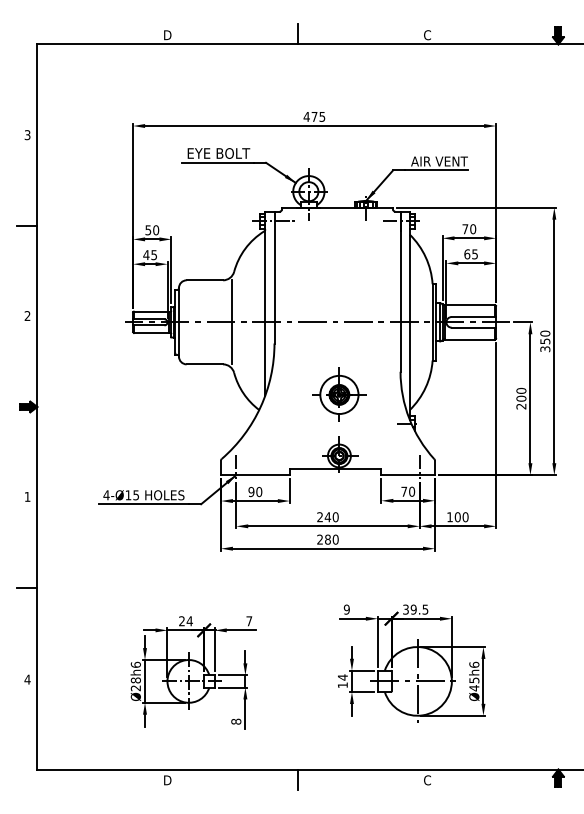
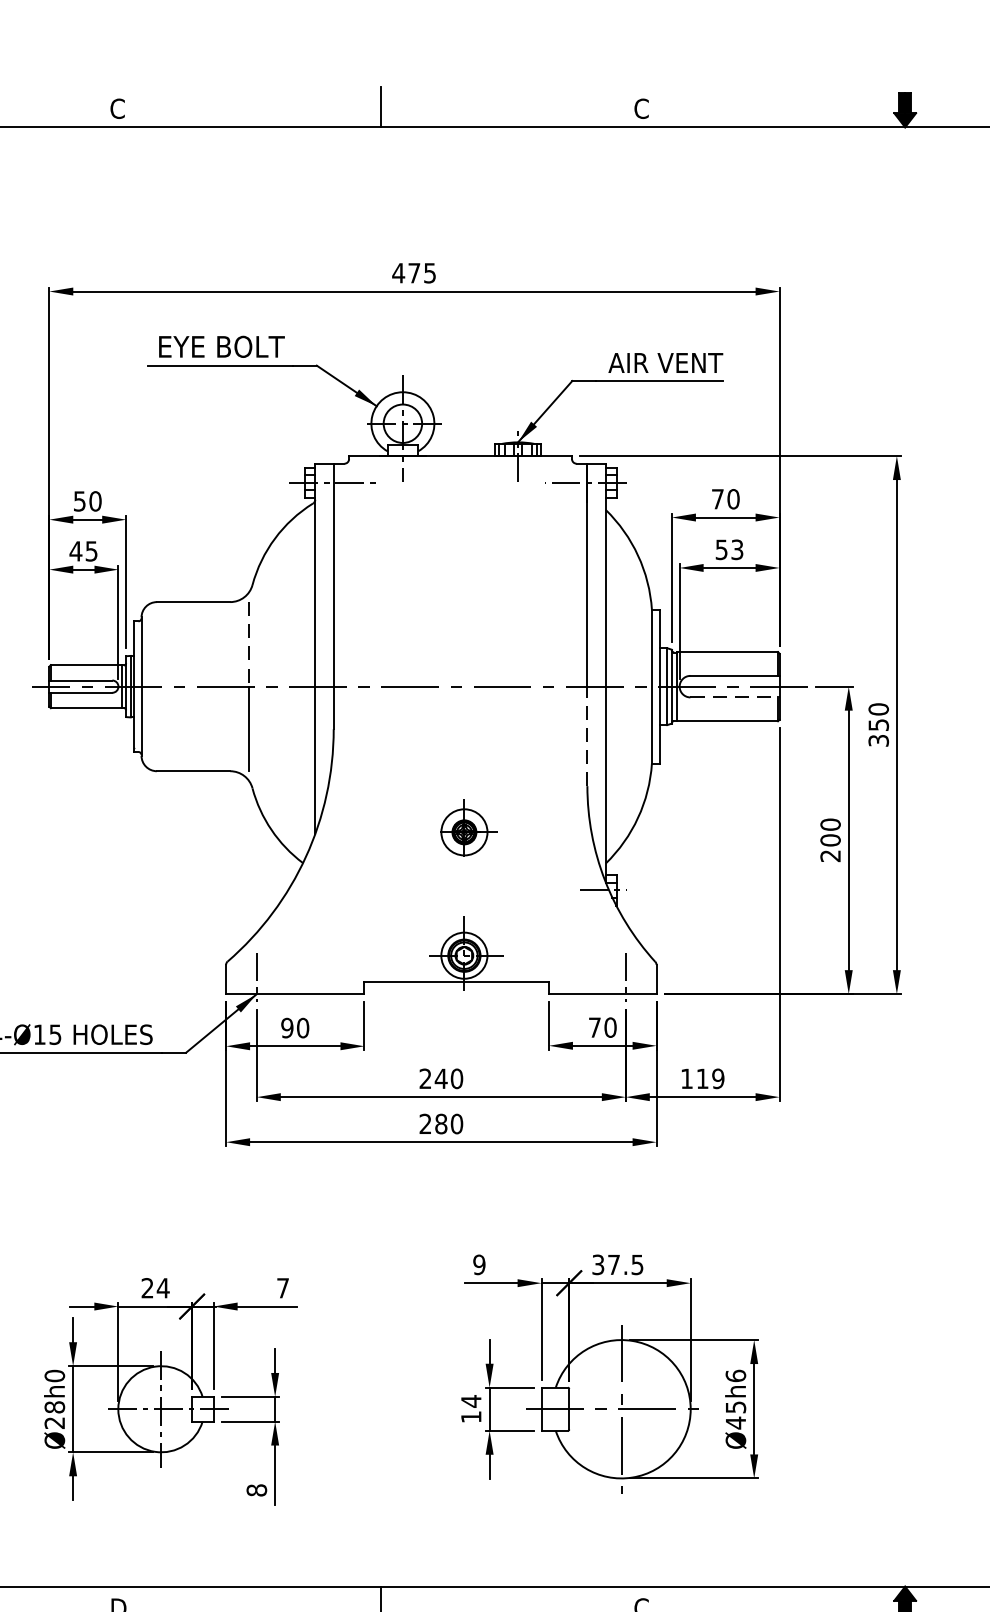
text: (167, 35) -> (118, 109), D -> C
text: (470, 254) -> (728, 550), 65 -> 53
line: (232, 301) -> (249, 644), solid -> dashed
line: (474, 327) -> (736, 697), solid -> dashed
line: (400, 347) -> (587, 737), solid -> dashed
part: (339, 394) -> (464, 831), size x0.6
text: (461, 517) -> (710, 1079), 100 -> 119
text: (413, 609) -> (613, 1264), 39.5 -> 37.5
text: (135, 664) -> (53, 1375), Ø28h6 -> Ø28h0

